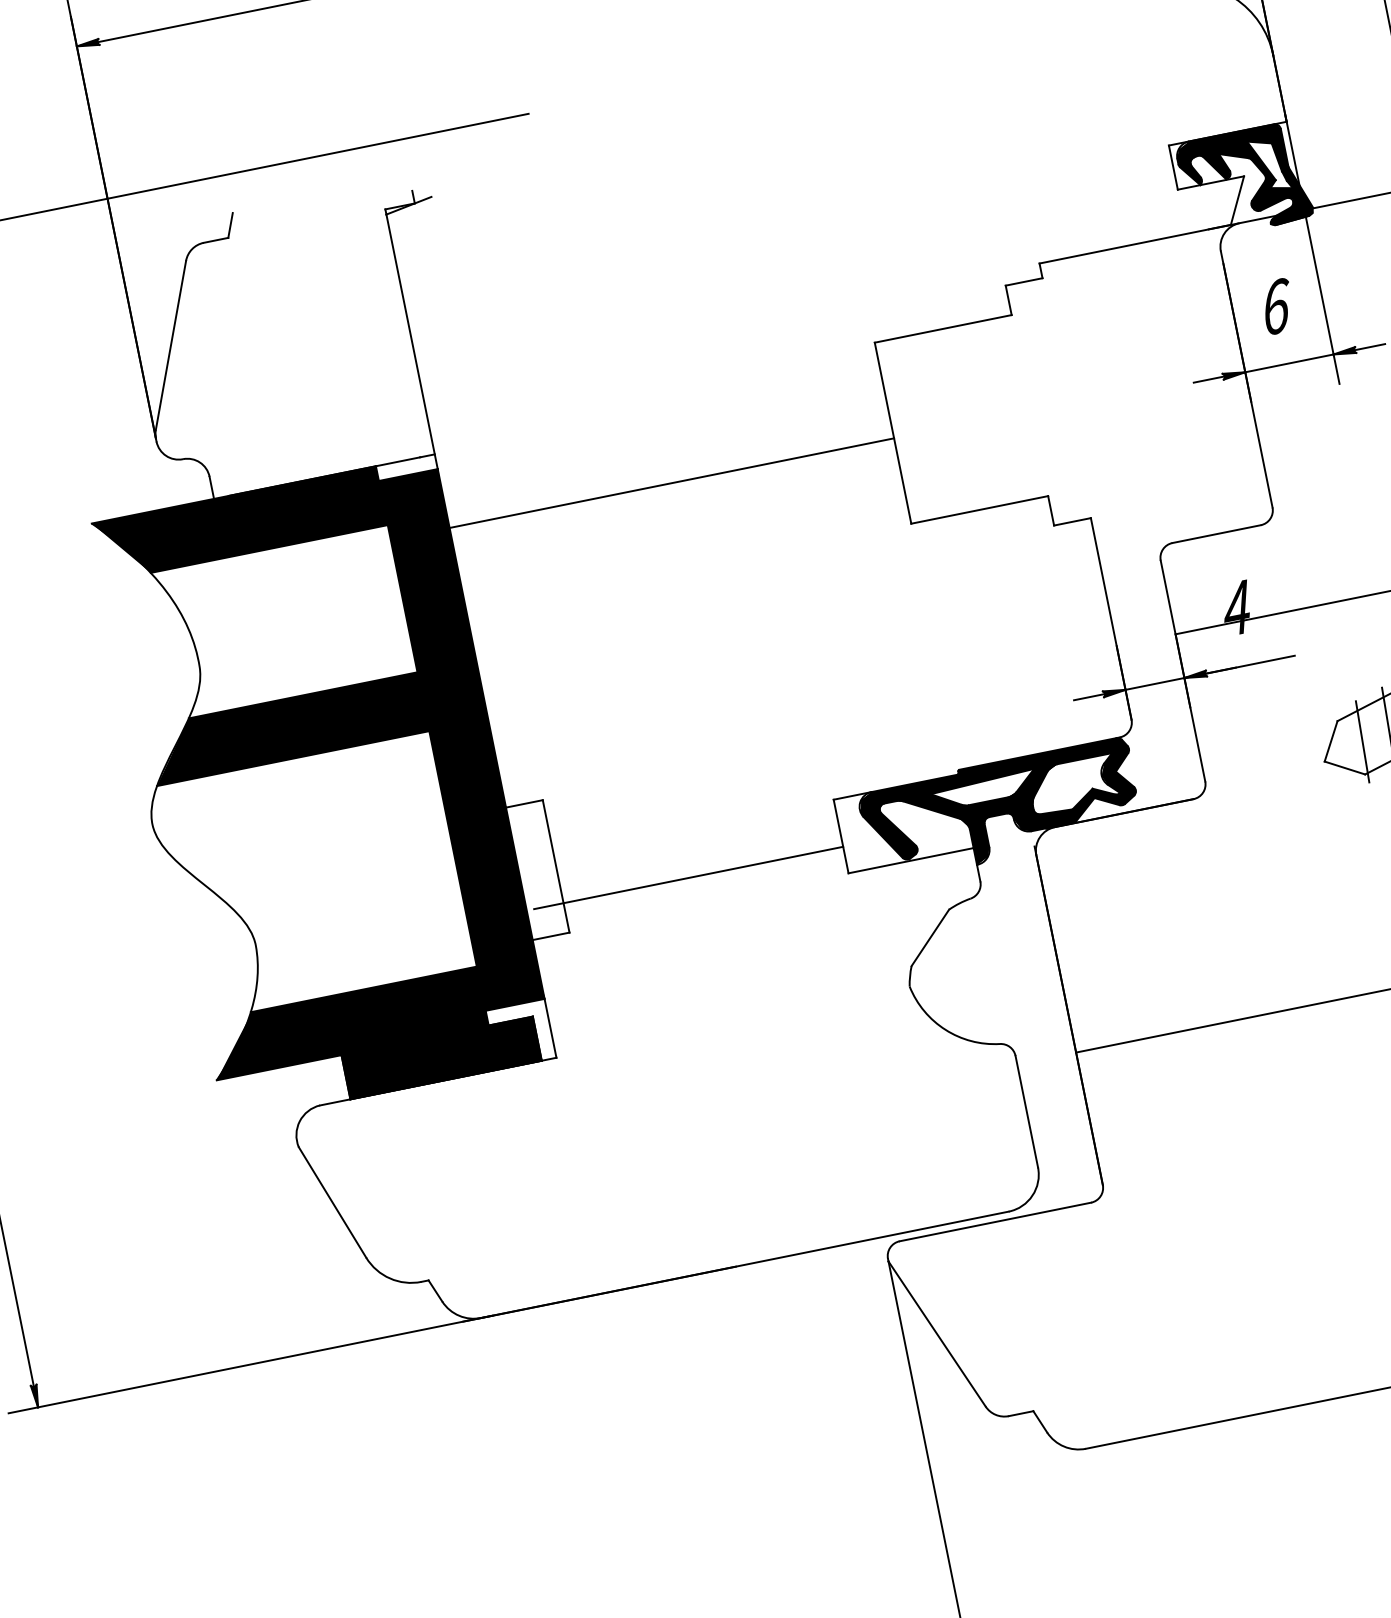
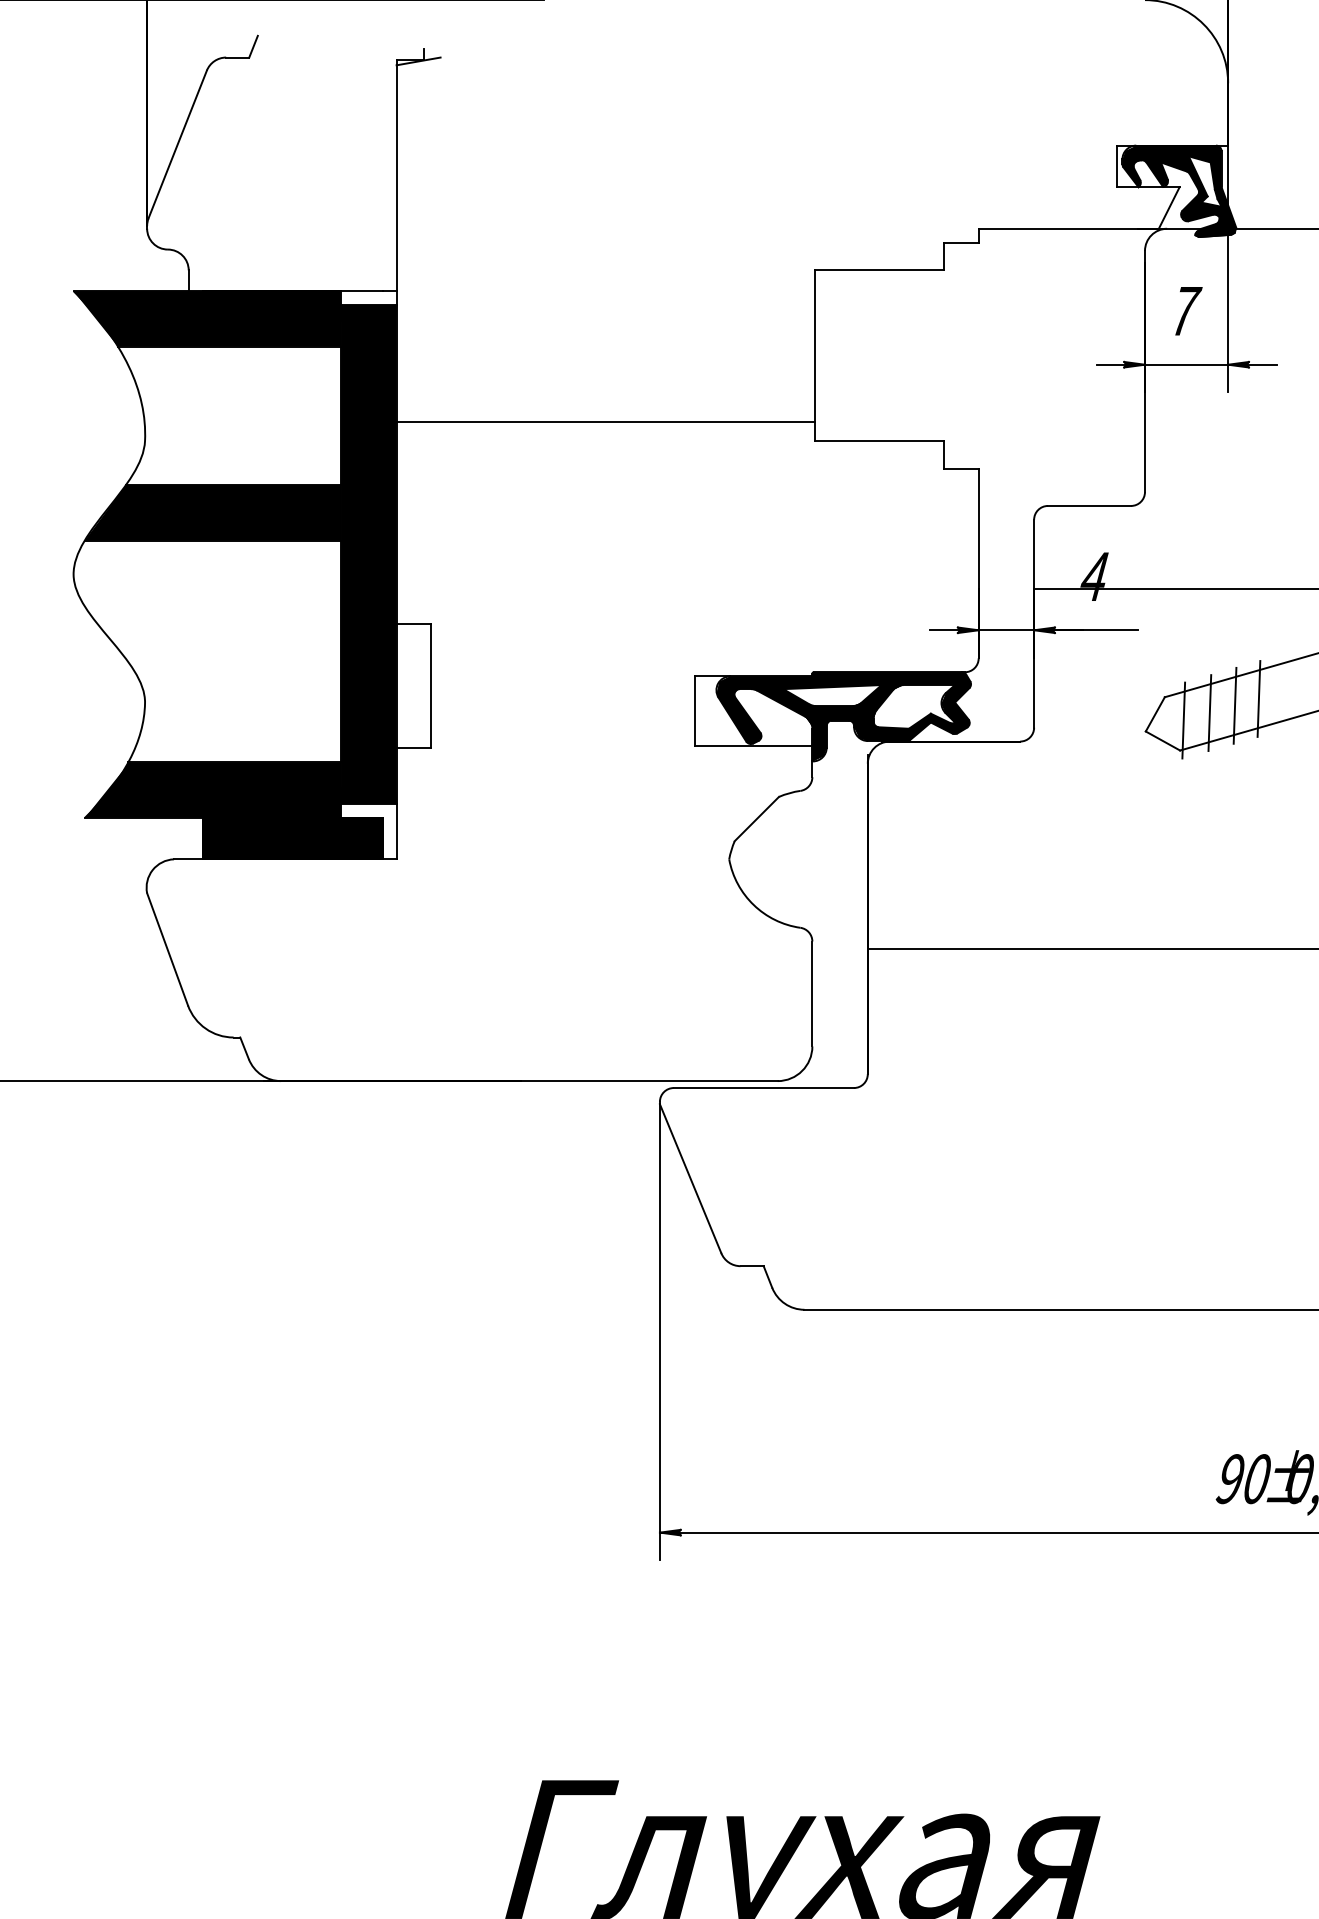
text: (1279, 306) -> (1187, 311), 6 -> 7
line: (656, 486) -> (591, 422), moved
line: (688, 877) -> (548, 720), removed

